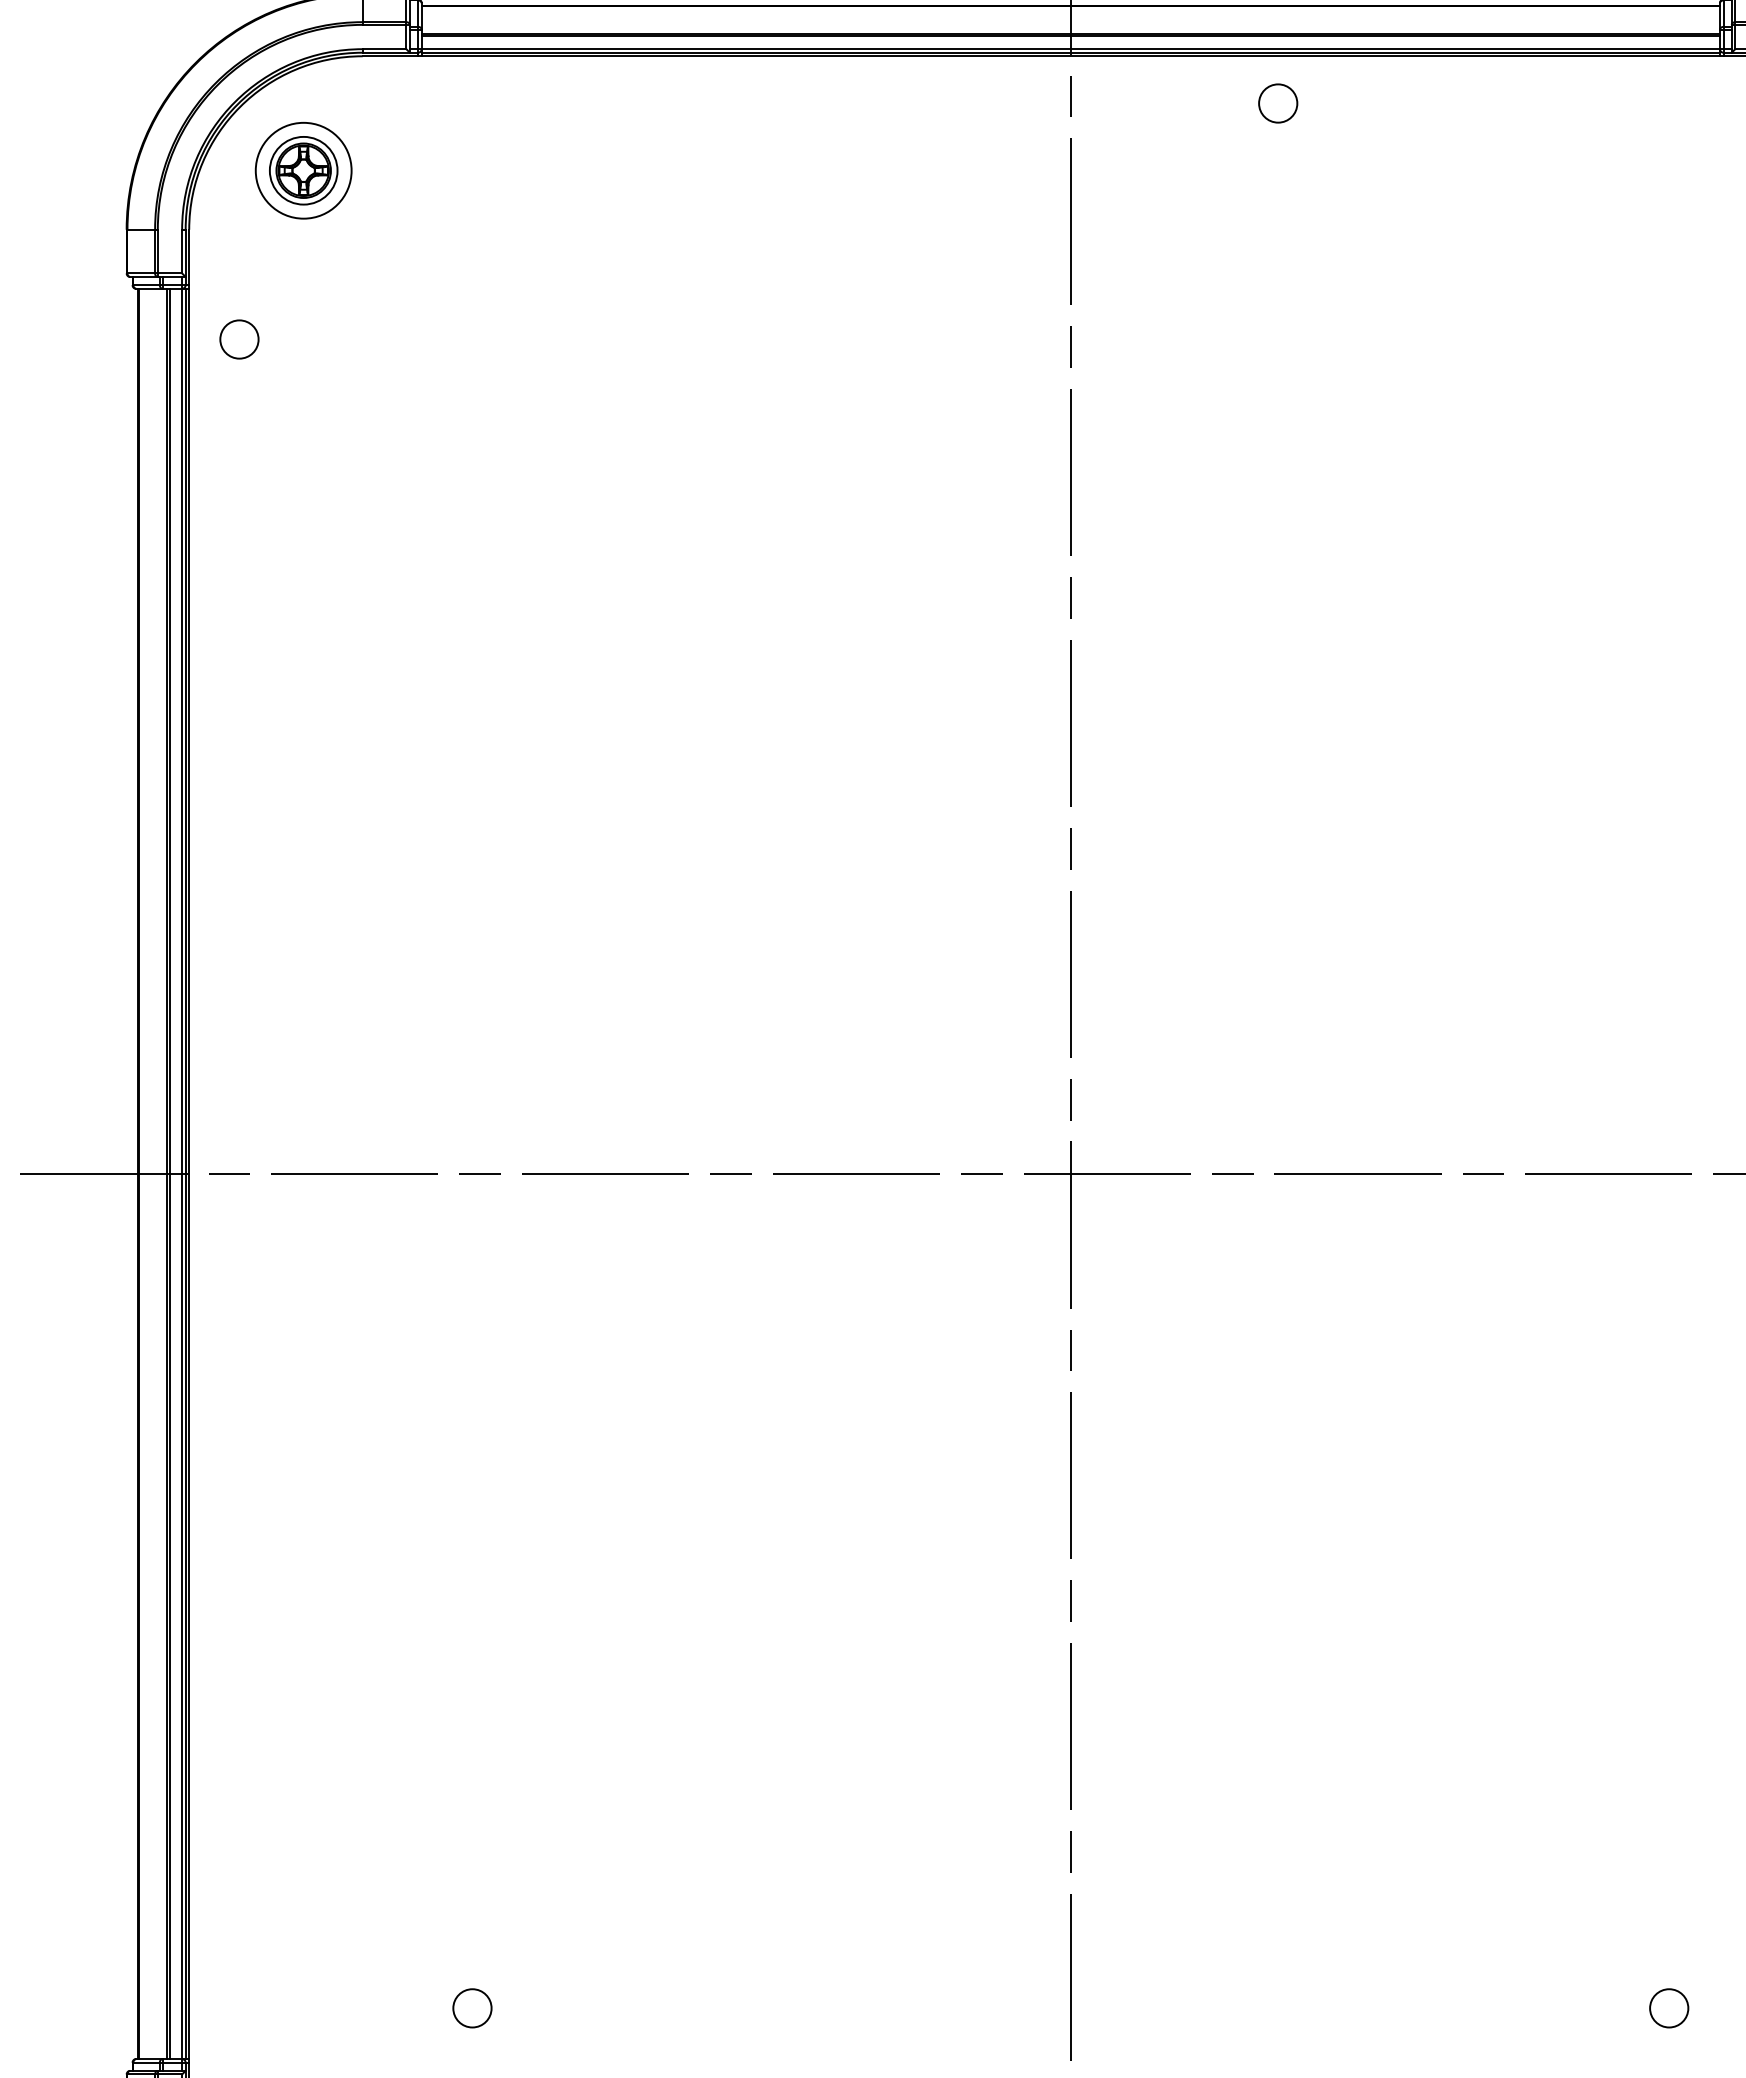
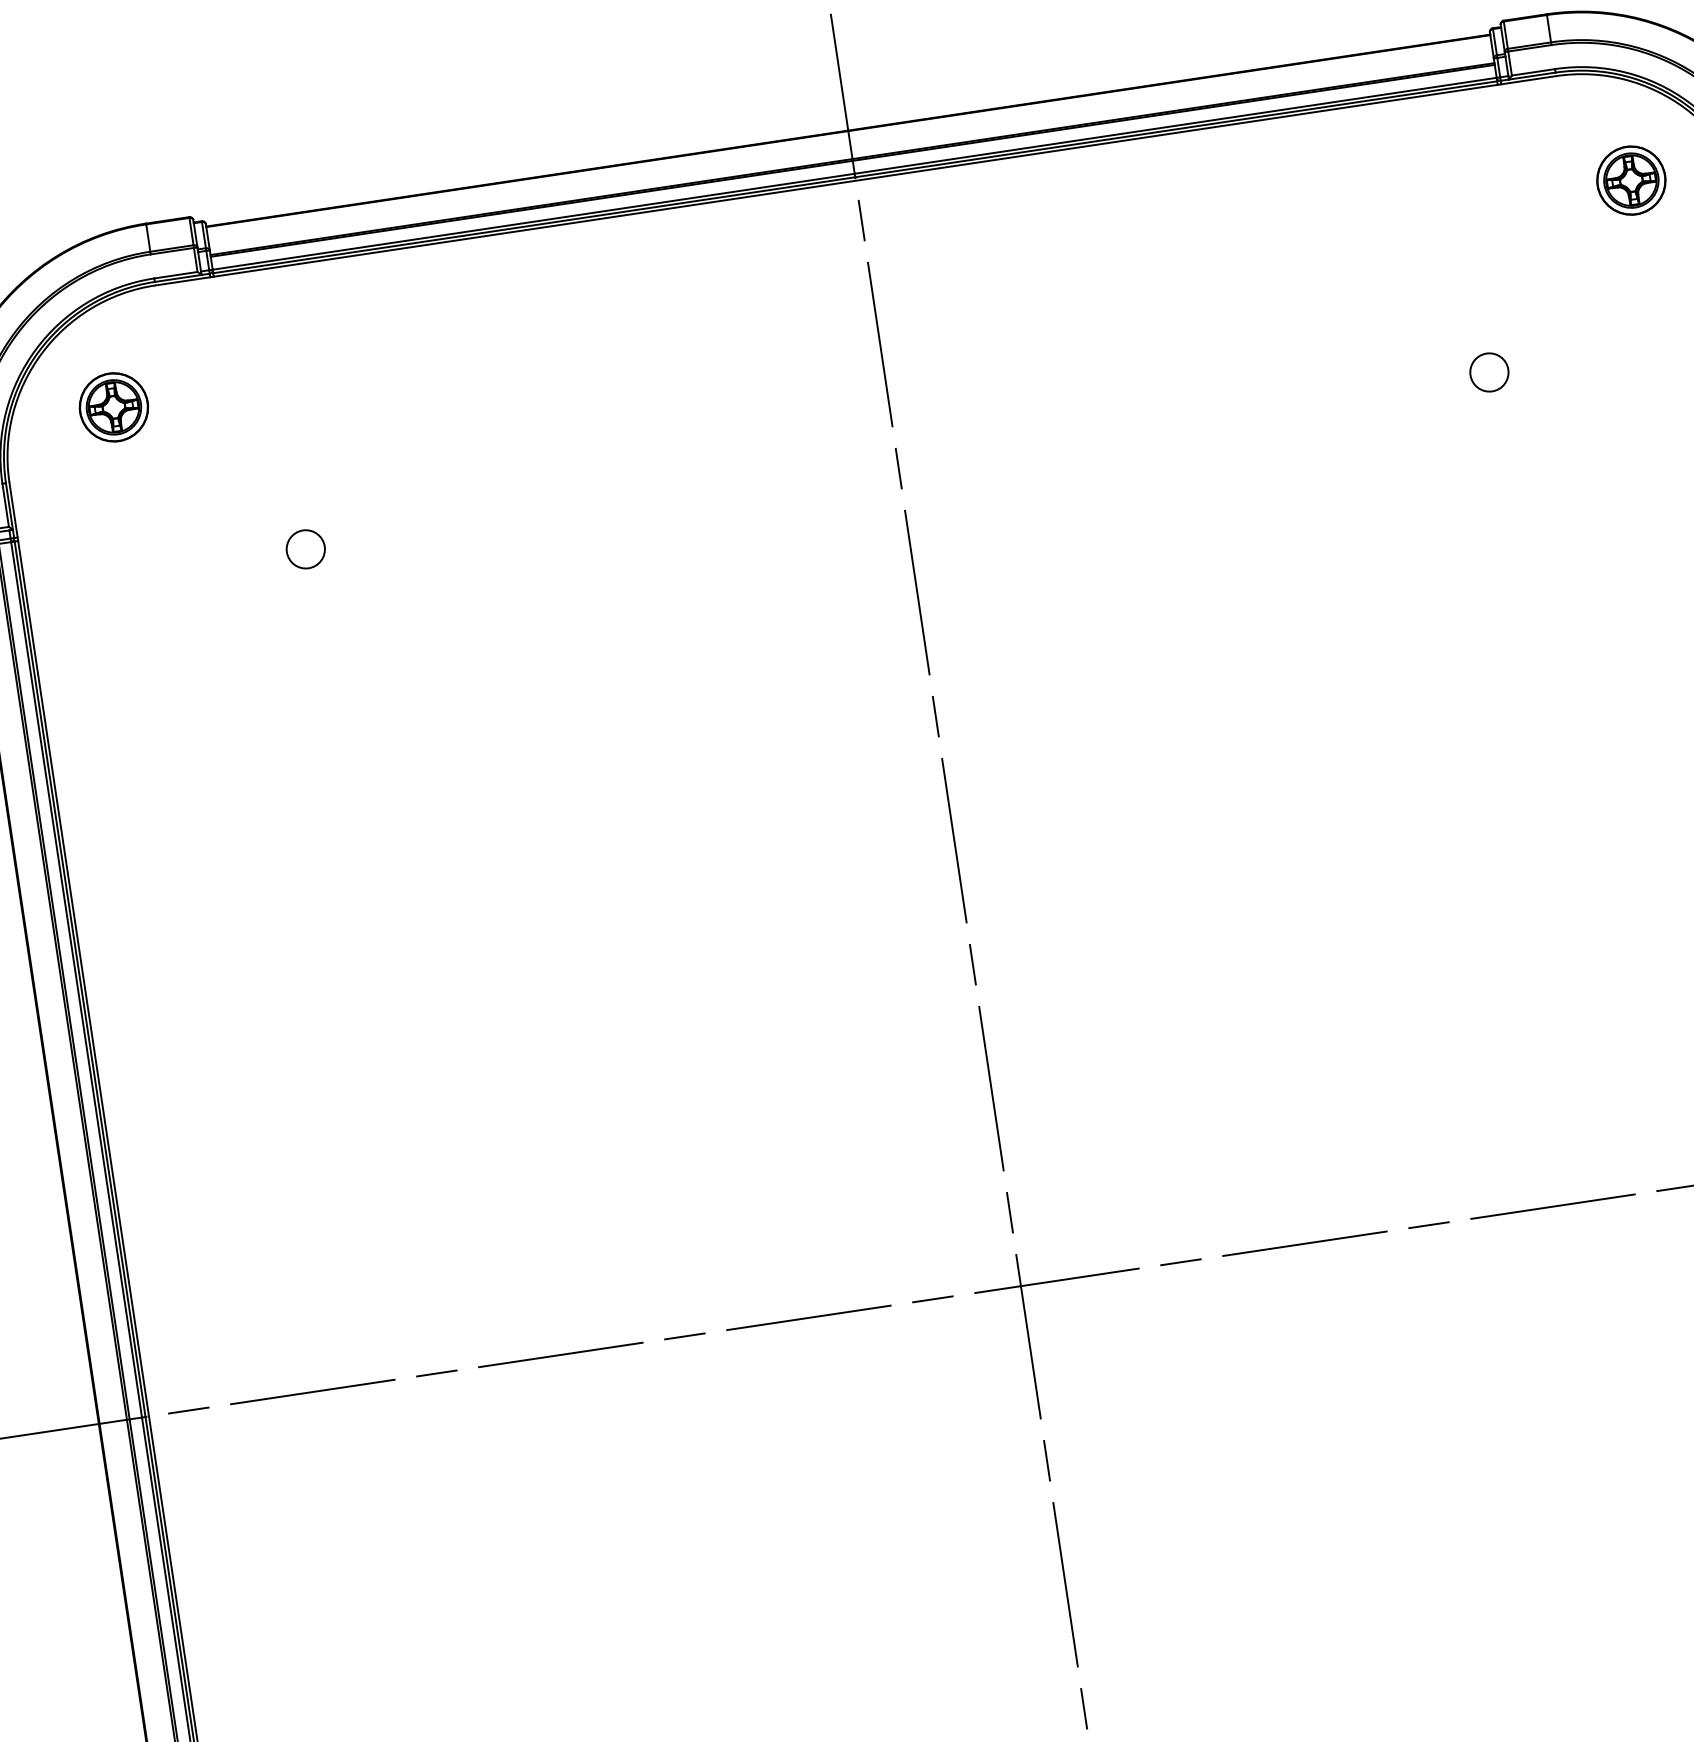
circle: (1278, 103) -> (1489, 372), moved
circle: (303, 170) -> (113, 407), size x0.71
circle: (239, 339) -> (305, 549), moved

